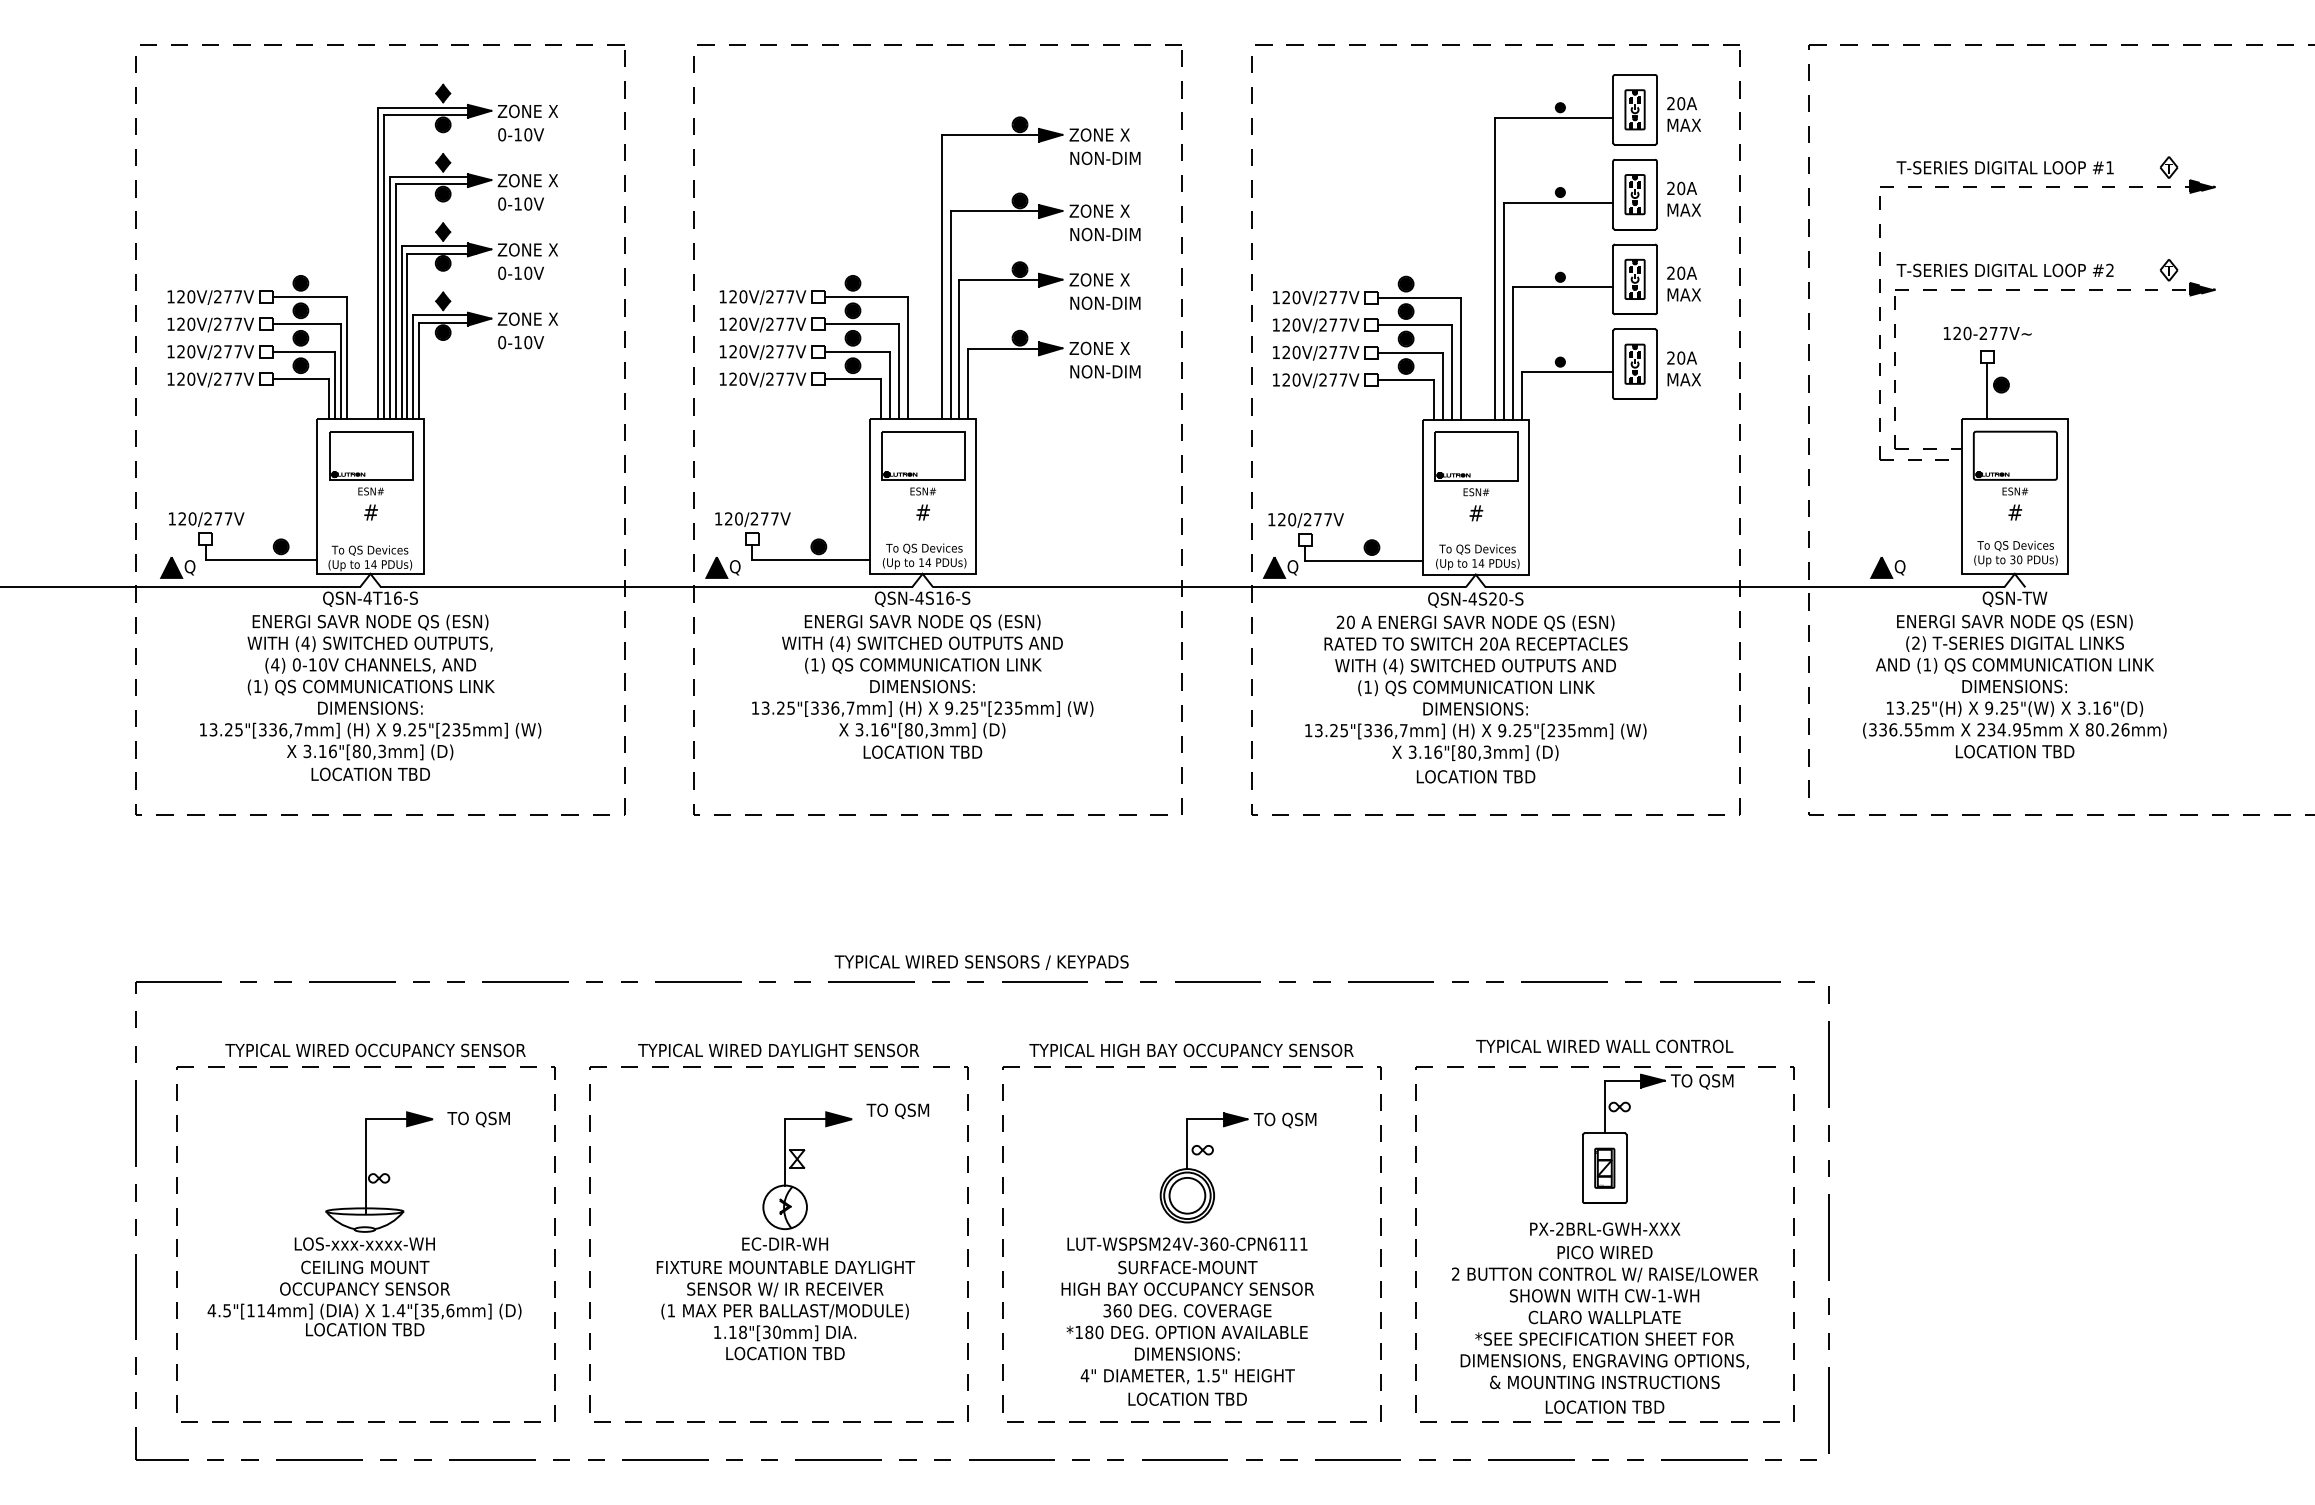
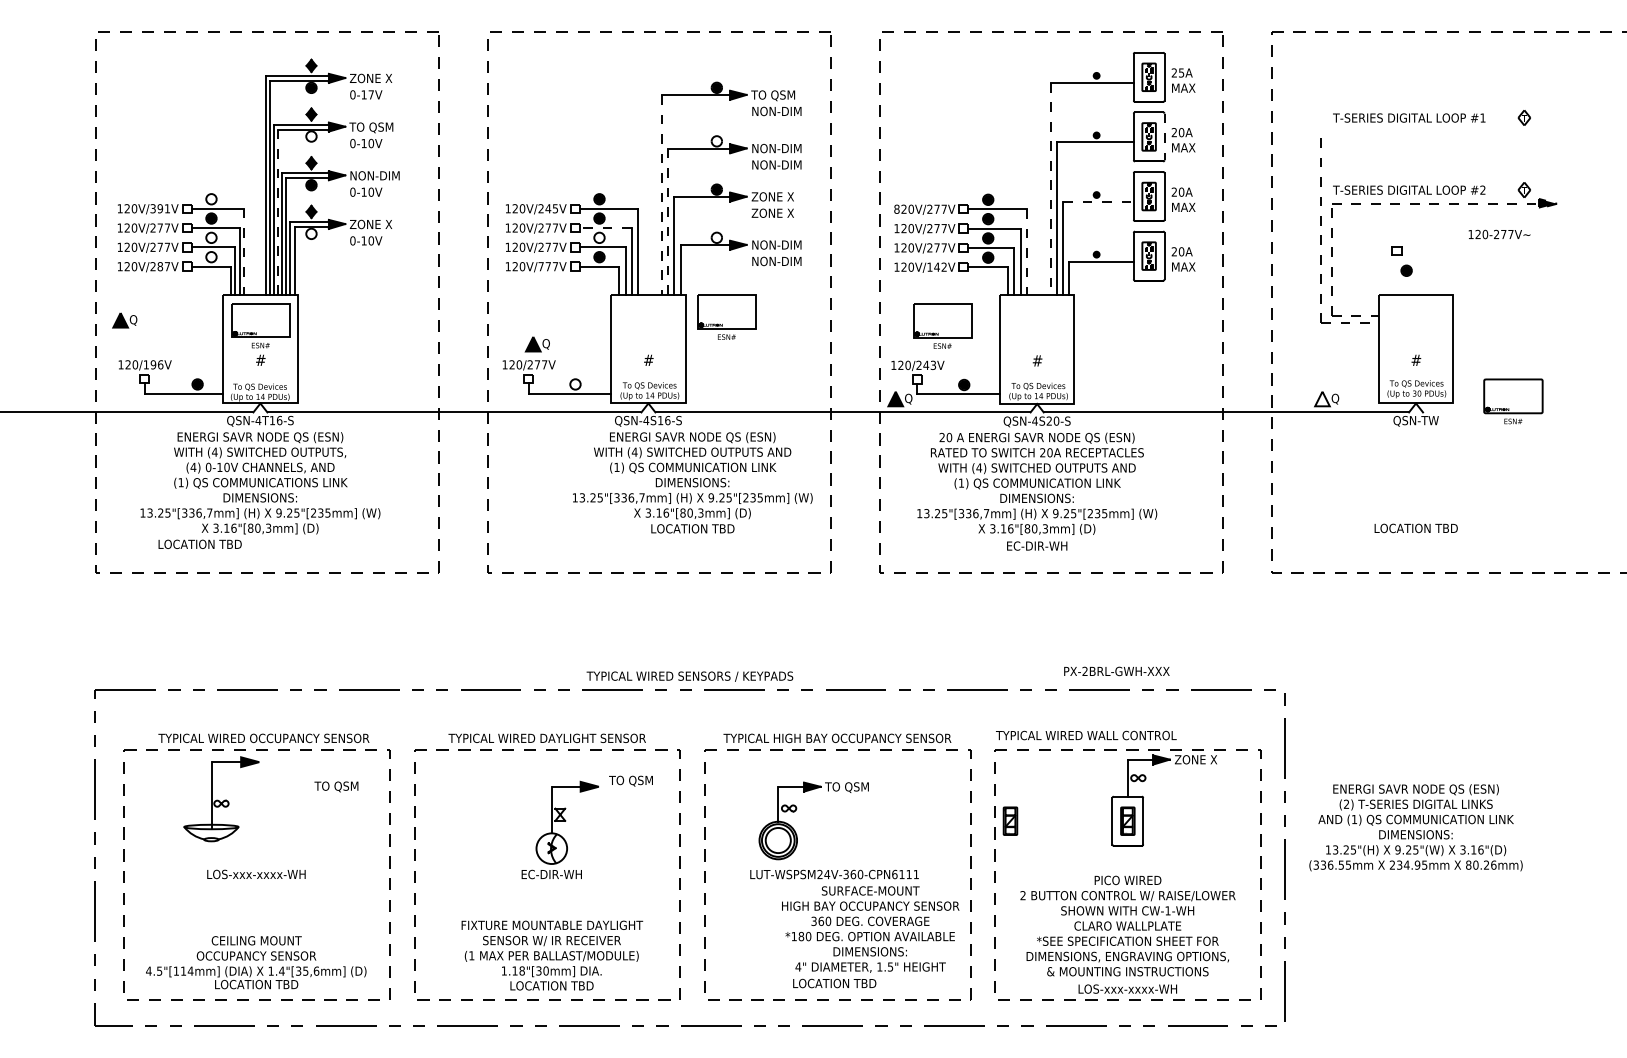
text: (1681, 103) -> (1181, 72), 20A -> 25A
text: (528, 134) -> (371, 94), 0-10V -> 0-17V
text: (1099, 135) -> (772, 95), ZONE X -> TO QSM
text: (528, 181) -> (371, 127), ZONE X -> TO QSM
part: (2047, 186) -> (1438, 131), removed
fill: (442, 193) -> (310, 136), removed
line: (1656, 195) -> (1164, 137), solid -> dashed
fill: (1019, 200) -> (716, 141), removed
text: (1104, 210) -> (776, 148), ZONE X -> NON-DIM
text: (532, 249) -> (374, 175), ZONE X -> NON-DIM
line: (1494, 269) -> (1050, 189), solid -> dashed
line: (941, 277) -> (661, 195), solid -> dashed
fill: (300, 283) -> (211, 199), removed
line: (1563, 287) -> (1098, 202), solid -> dashed
text: (227, 296) -> (159, 208), 120V/277V -> 120V/391V
text: (785, 296) -> (552, 208), 120V/277V -> 120V/245V
text: (1276, 297) -> (897, 209), 120V/277V -> 820V/277V
line: (395, 301) -> (277, 212), solid -> dashed
text: (1104, 302) -> (776, 212), NON-DIM -> ZONE X
line: (950, 315) -> (668, 221), solid -> dashed
line: (861, 324) -> (605, 228), solid -> dashed
fill: (442, 332) -> (310, 233), removed
text: (1987, 333) -> (1499, 234), moved
fill: (1019, 337) -> (716, 237), removed
fill: (300, 338) -> (211, 238), removed
fill: (852, 338) -> (599, 238), removed
text: (1104, 348) -> (776, 245), ZONE X -> NON-DIM
line: (346, 358) -> (243, 252), solid -> dashed
line: (1461, 359) -> (1027, 252), solid -> dashed
fill: (300, 365) -> (211, 257), removed
text: (228, 378) -> (160, 266), 120V/277V -> 120V/287V
text: (769, 378) -> (540, 266), 120V/277V -> 120V/777V
text: (1333, 379) -> (937, 266), 120V/277V -> 120V/142V
line: (1987, 391) -> (1396, 275), removed
part: (2014, 462) -> (1512, 401), moved
part: (923, 463) -> (727, 317), moved
part: (1476, 463) -> (942, 325), moved
text: (218, 518) -> (153, 364), 120/277V -> 120/196V
text: (1322, 519) -> (929, 365), 120/277V -> 120/243V
fill: (818, 546) -> (575, 384), removed
part: (177, 567) -> (124, 320), moved
part: (722, 567) -> (537, 344), moved
fill: (1881, 567) -> (1322, 398), removed
text: (2014, 676) -> (1415, 827), moved
text: (922, 686) -> (692, 482), moved
text: (370, 773) -> (199, 543), moved
text: (1475, 776) -> (1036, 545), LOCATION TBD -> EC-DIR-WH
text: (1604, 1046) -> (1086, 735), moved
text: (1702, 1081) -> (1196, 760), TO QSM -> ZONE X
part: (1213, 1152) -> (796, 810), moved
part: (1437, 1167) -> (1010, 820), added
part: (379, 1171) -> (221, 798), moved
text: (1605, 1228) -> (1117, 670), moved
text: (364, 1298) -> (256, 962), moved
text: (785, 1310) -> (552, 955), moved
text: (1187, 1322) -> (870, 929), moved
text: (1604, 1406) -> (1127, 988), LOCATION TBD -> LOS-xxx-xxxx-WH

